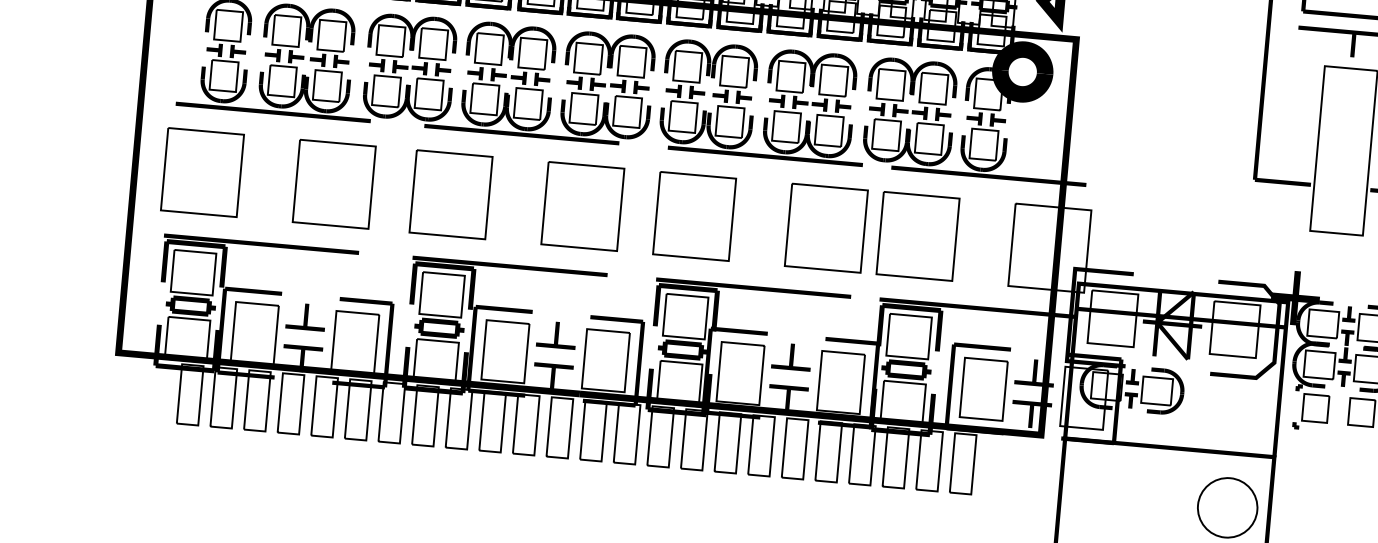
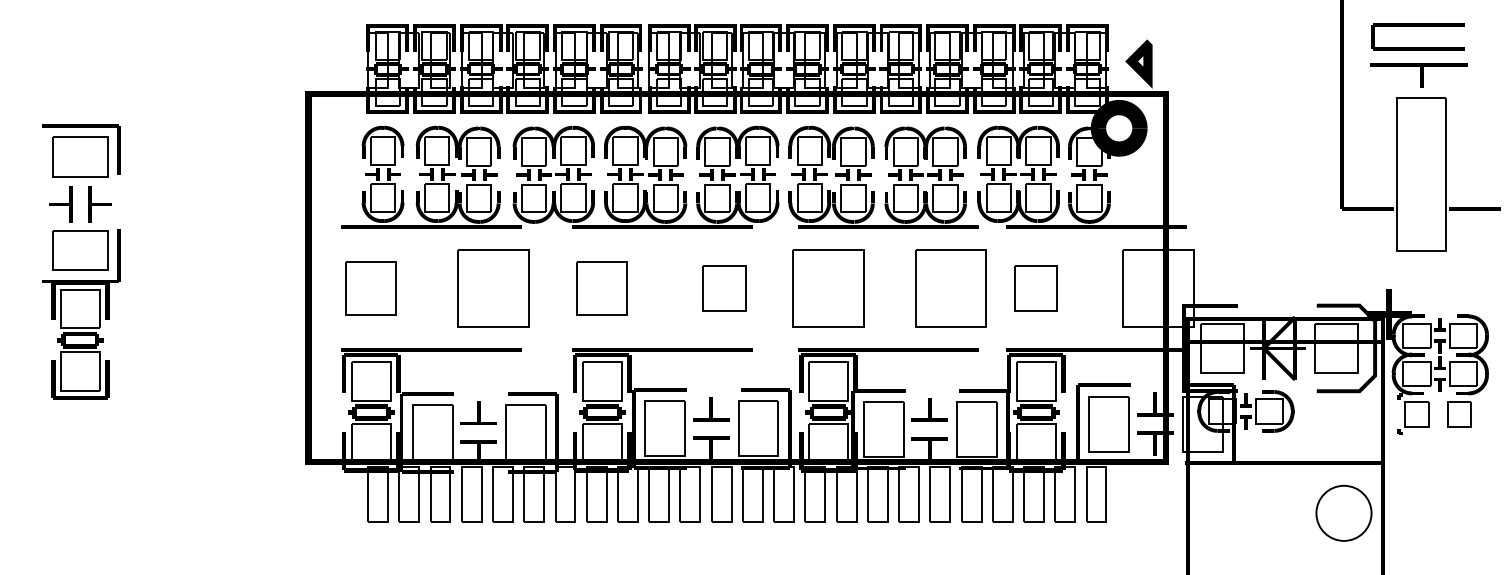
part: (201, 172) -> (370, 288), size x0.7
part: (450, 194) -> (601, 288), size x0.7
part: (582, 206) -> (724, 288), size x0.6
part: (917, 236) -> (1035, 288), size x0.6

